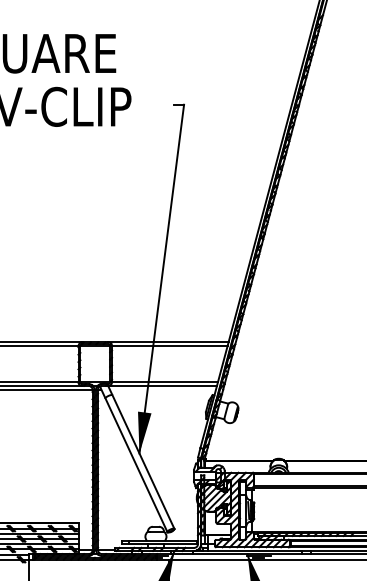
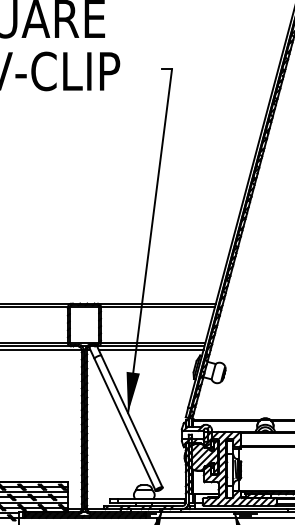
line: (162, 389) -> (150, 350), added

